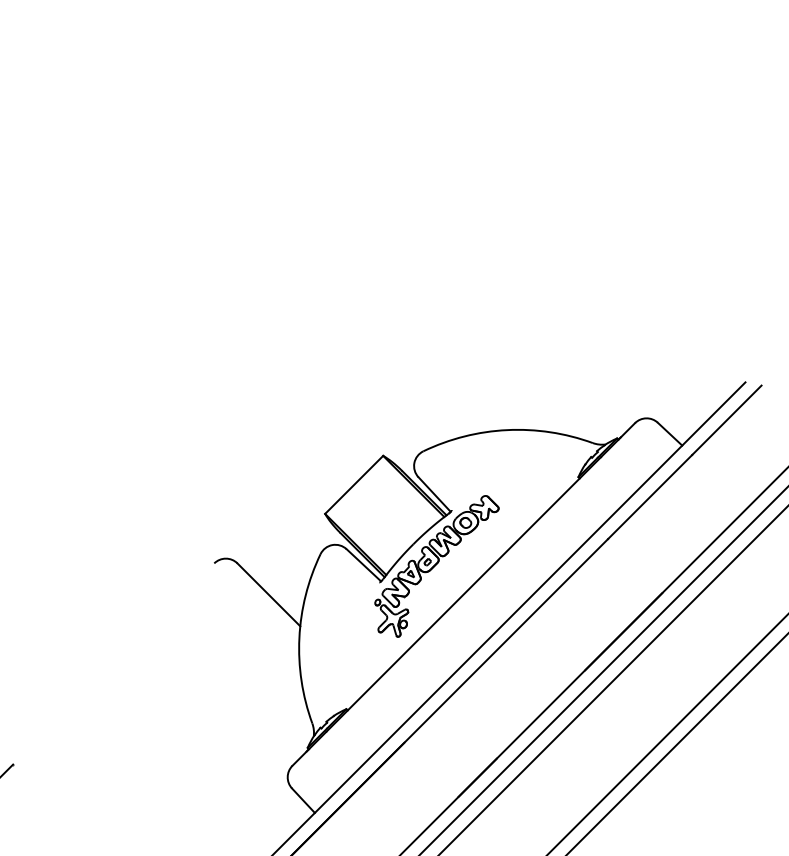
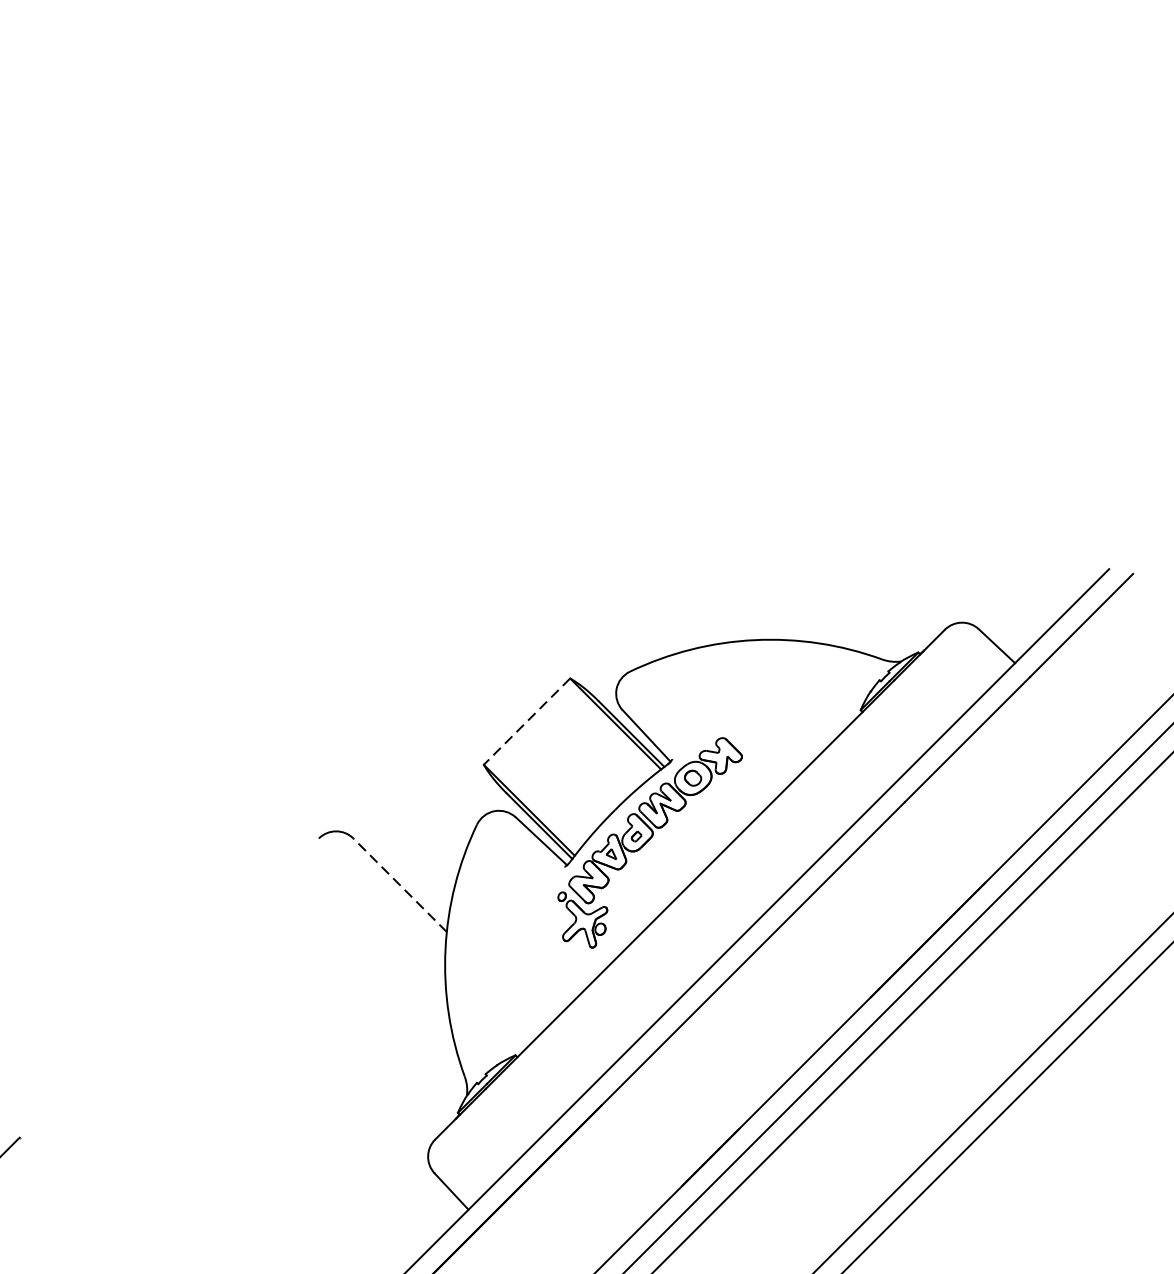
line: (353, 485) -> (526, 722), solid -> dashed
line: (268, 594) -> (399, 884), solid -> dashed

